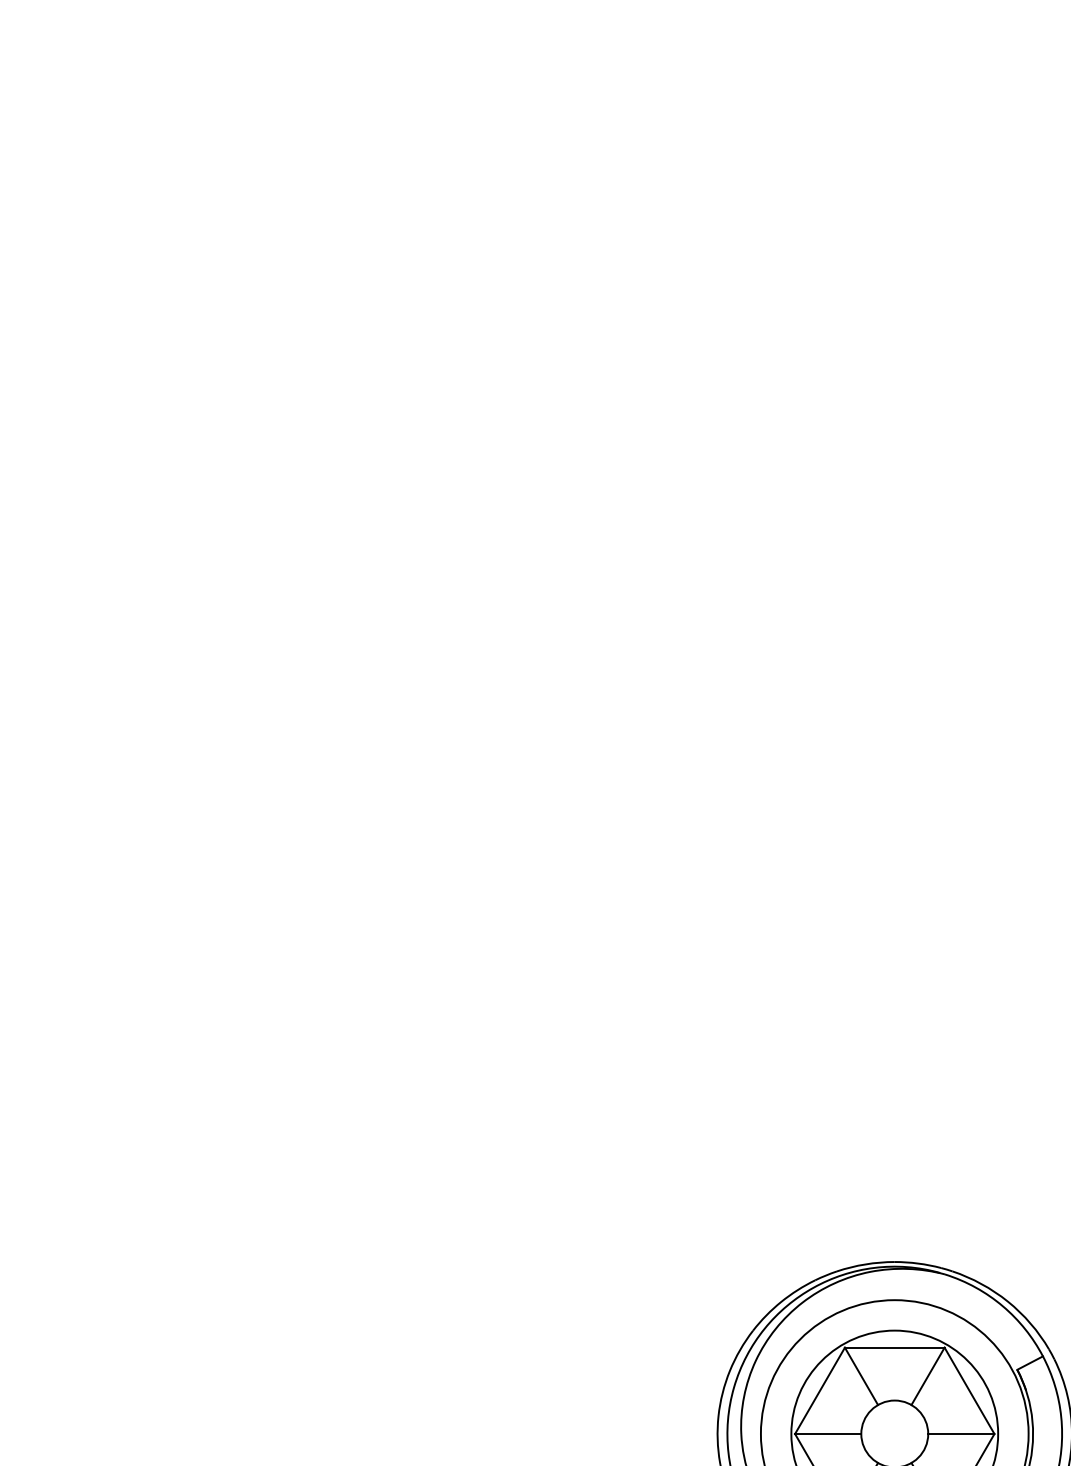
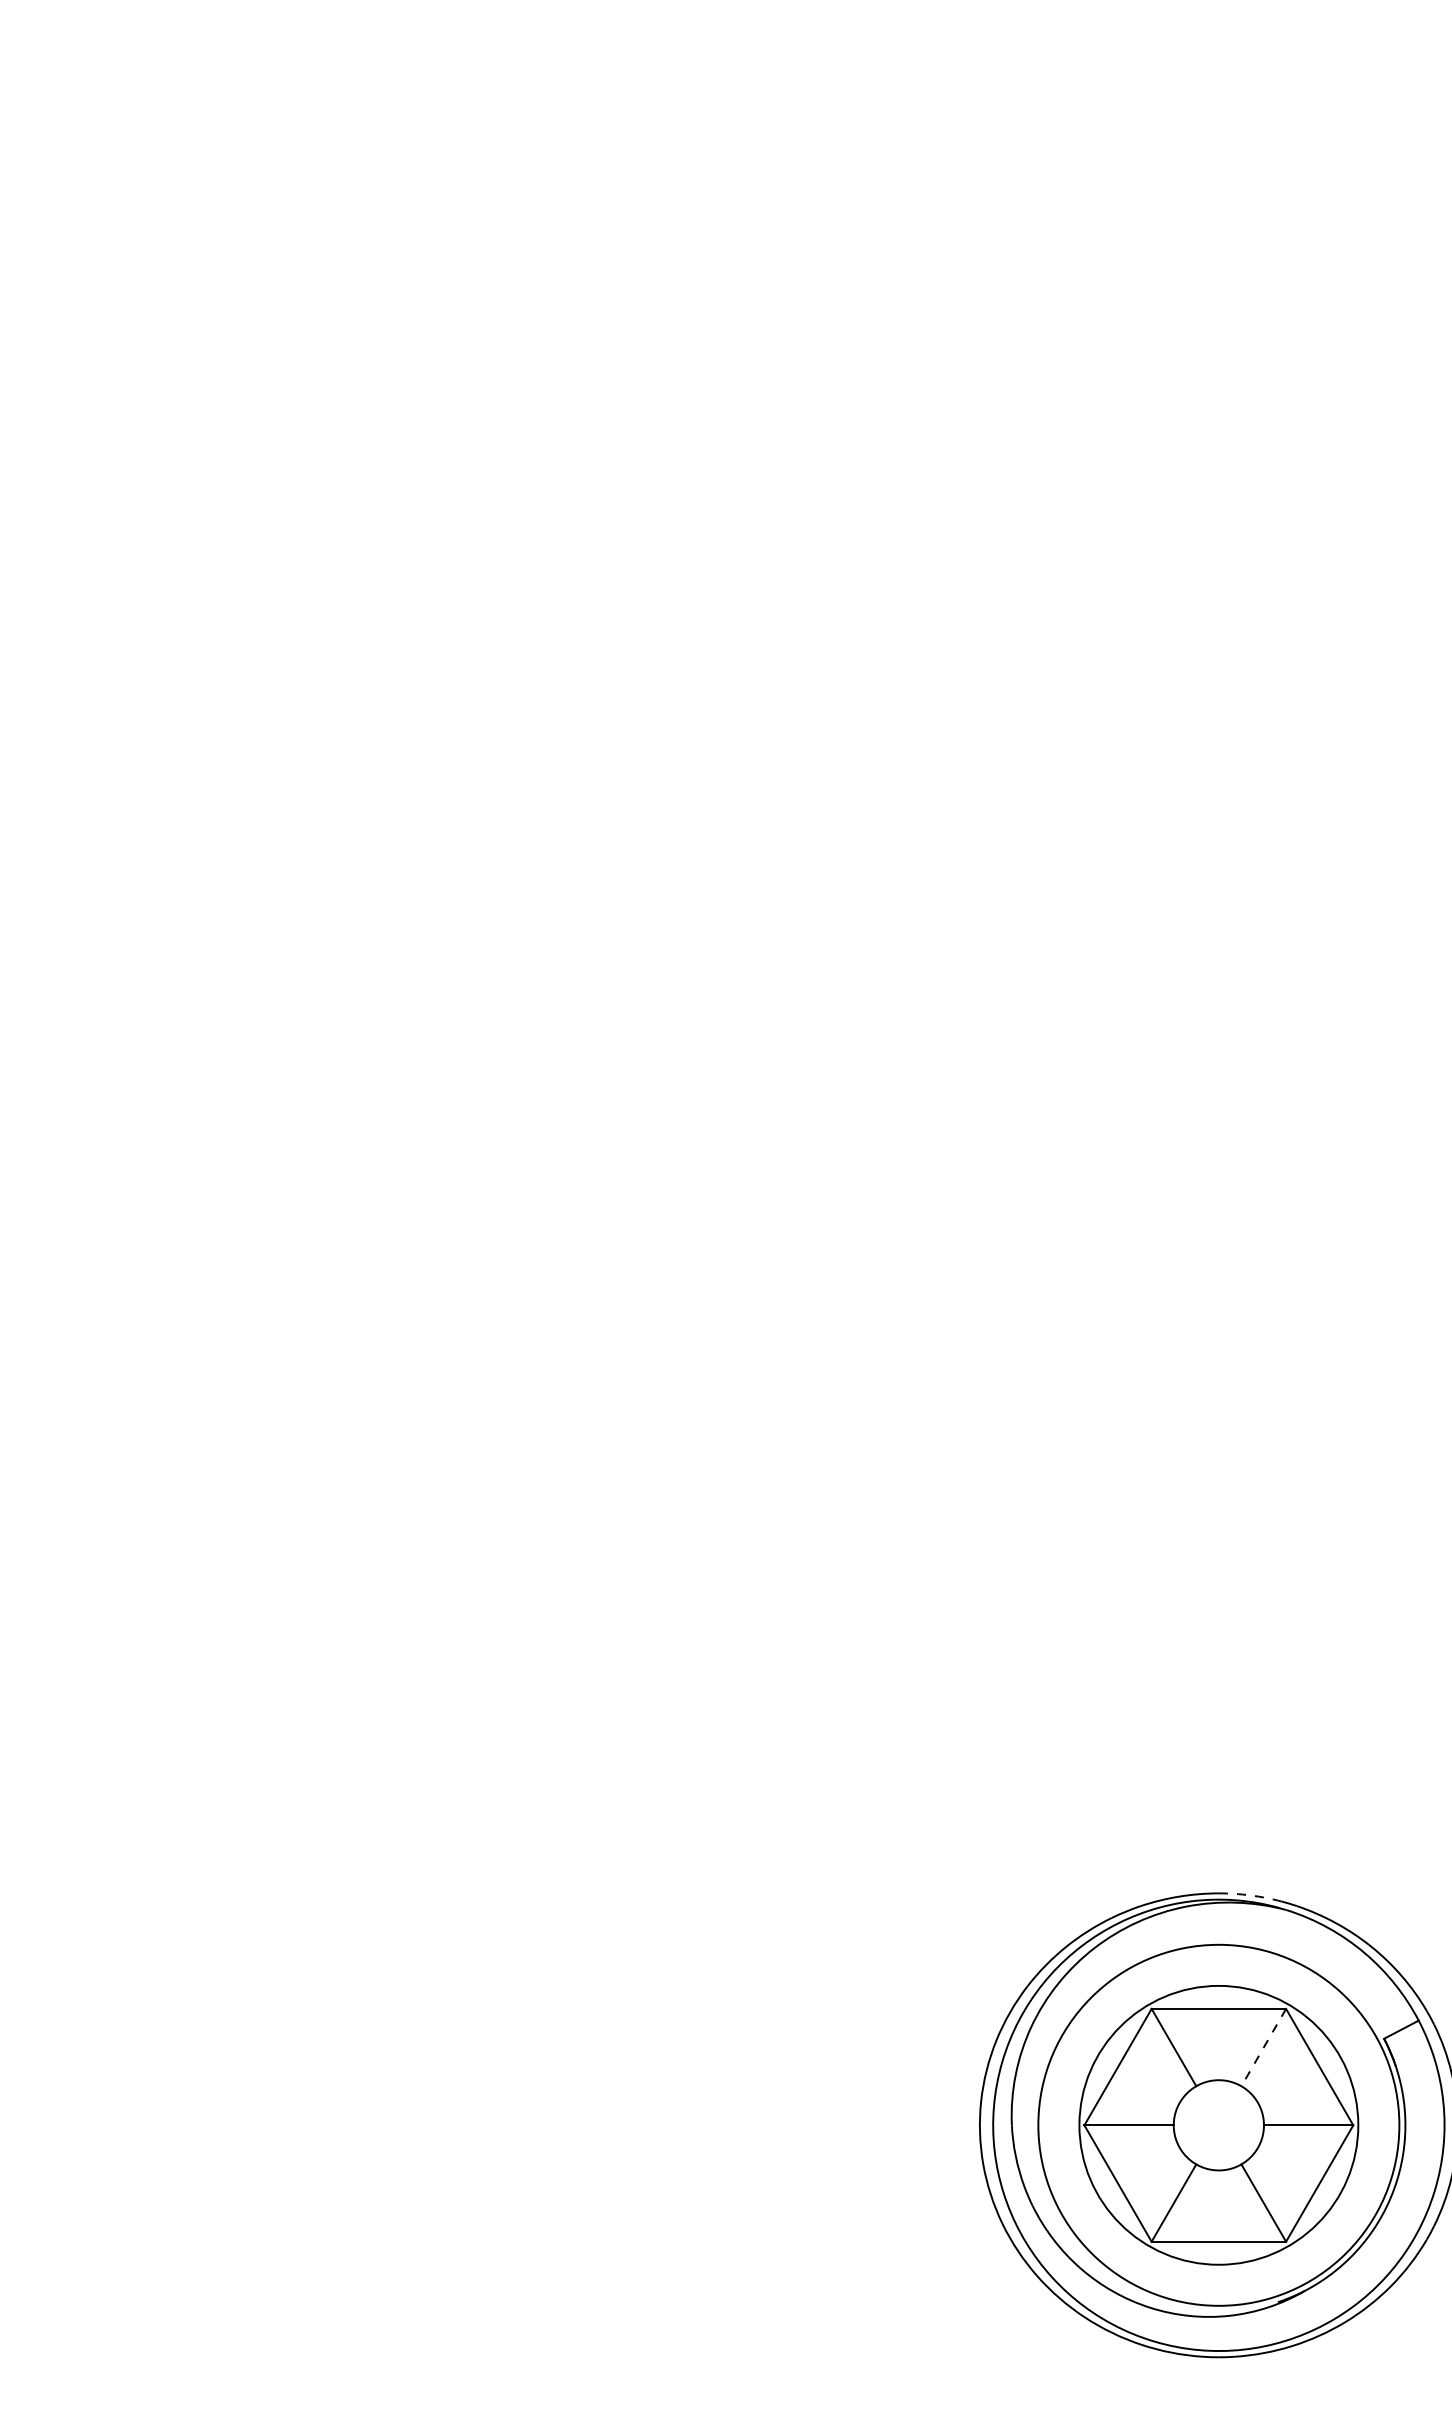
arc: (918, 1263) -> (1250, 1895), solid -> dashed
line: (927, 1376) -> (1263, 2047), solid -> dashed

